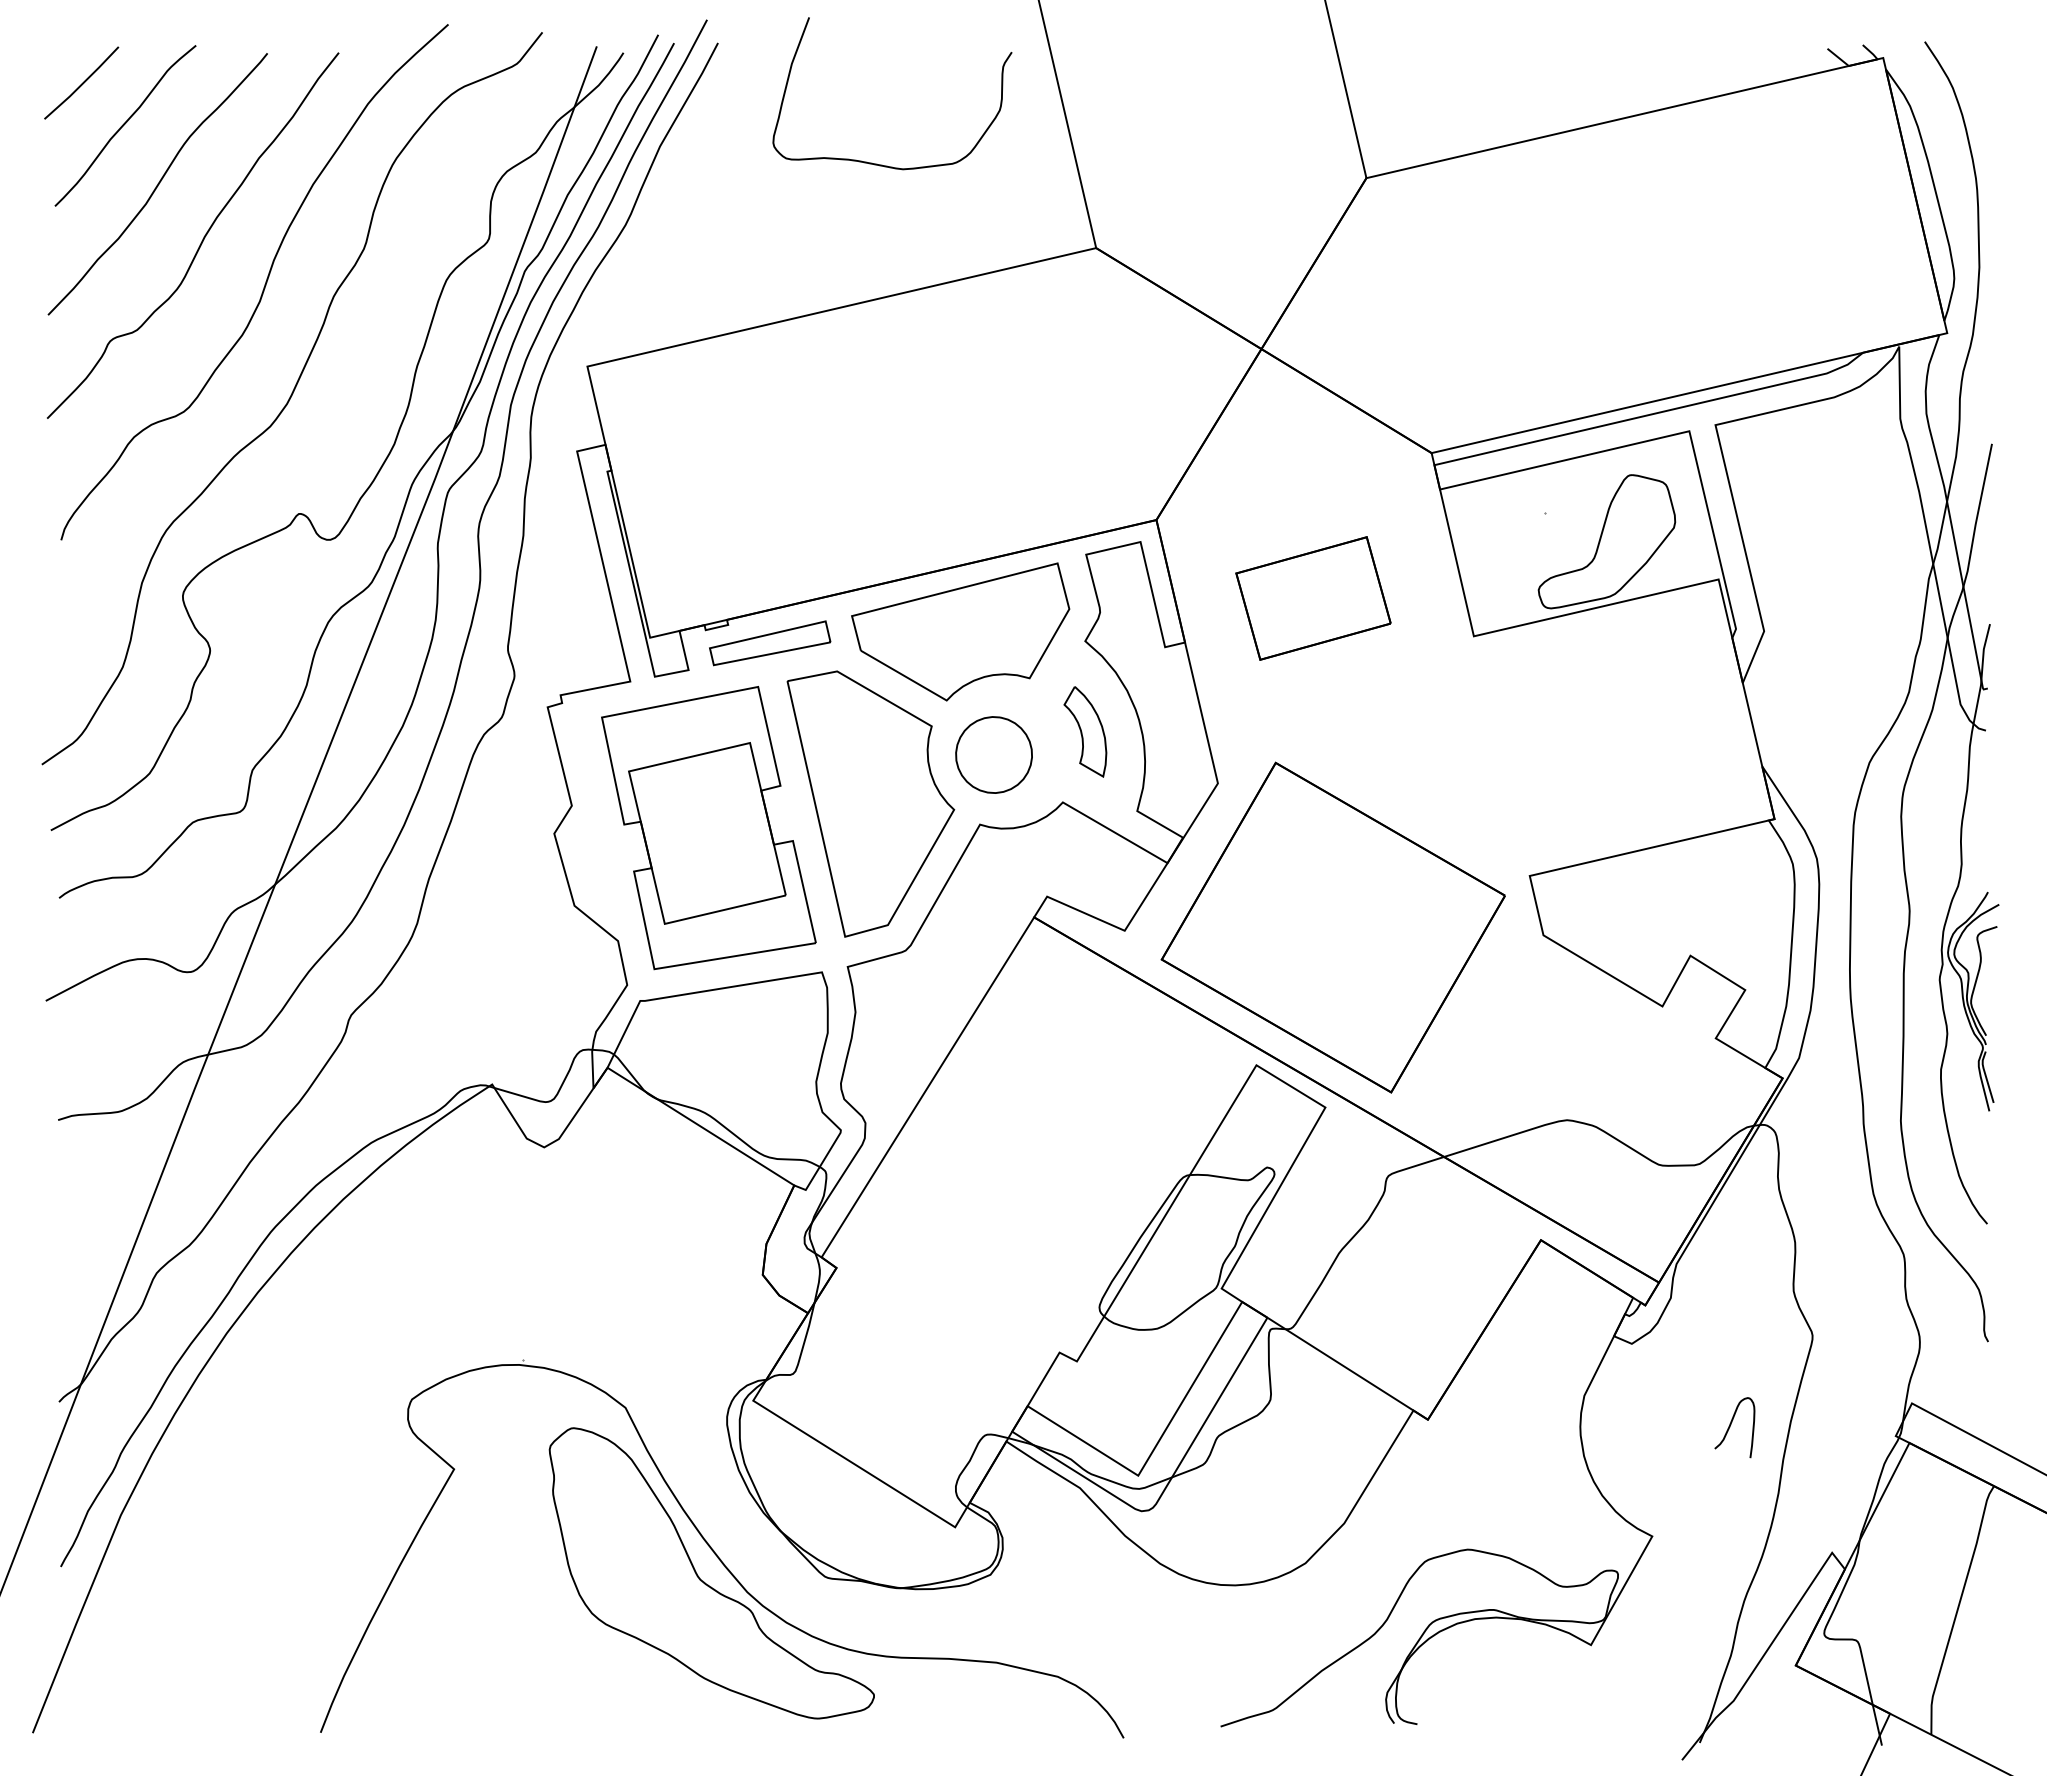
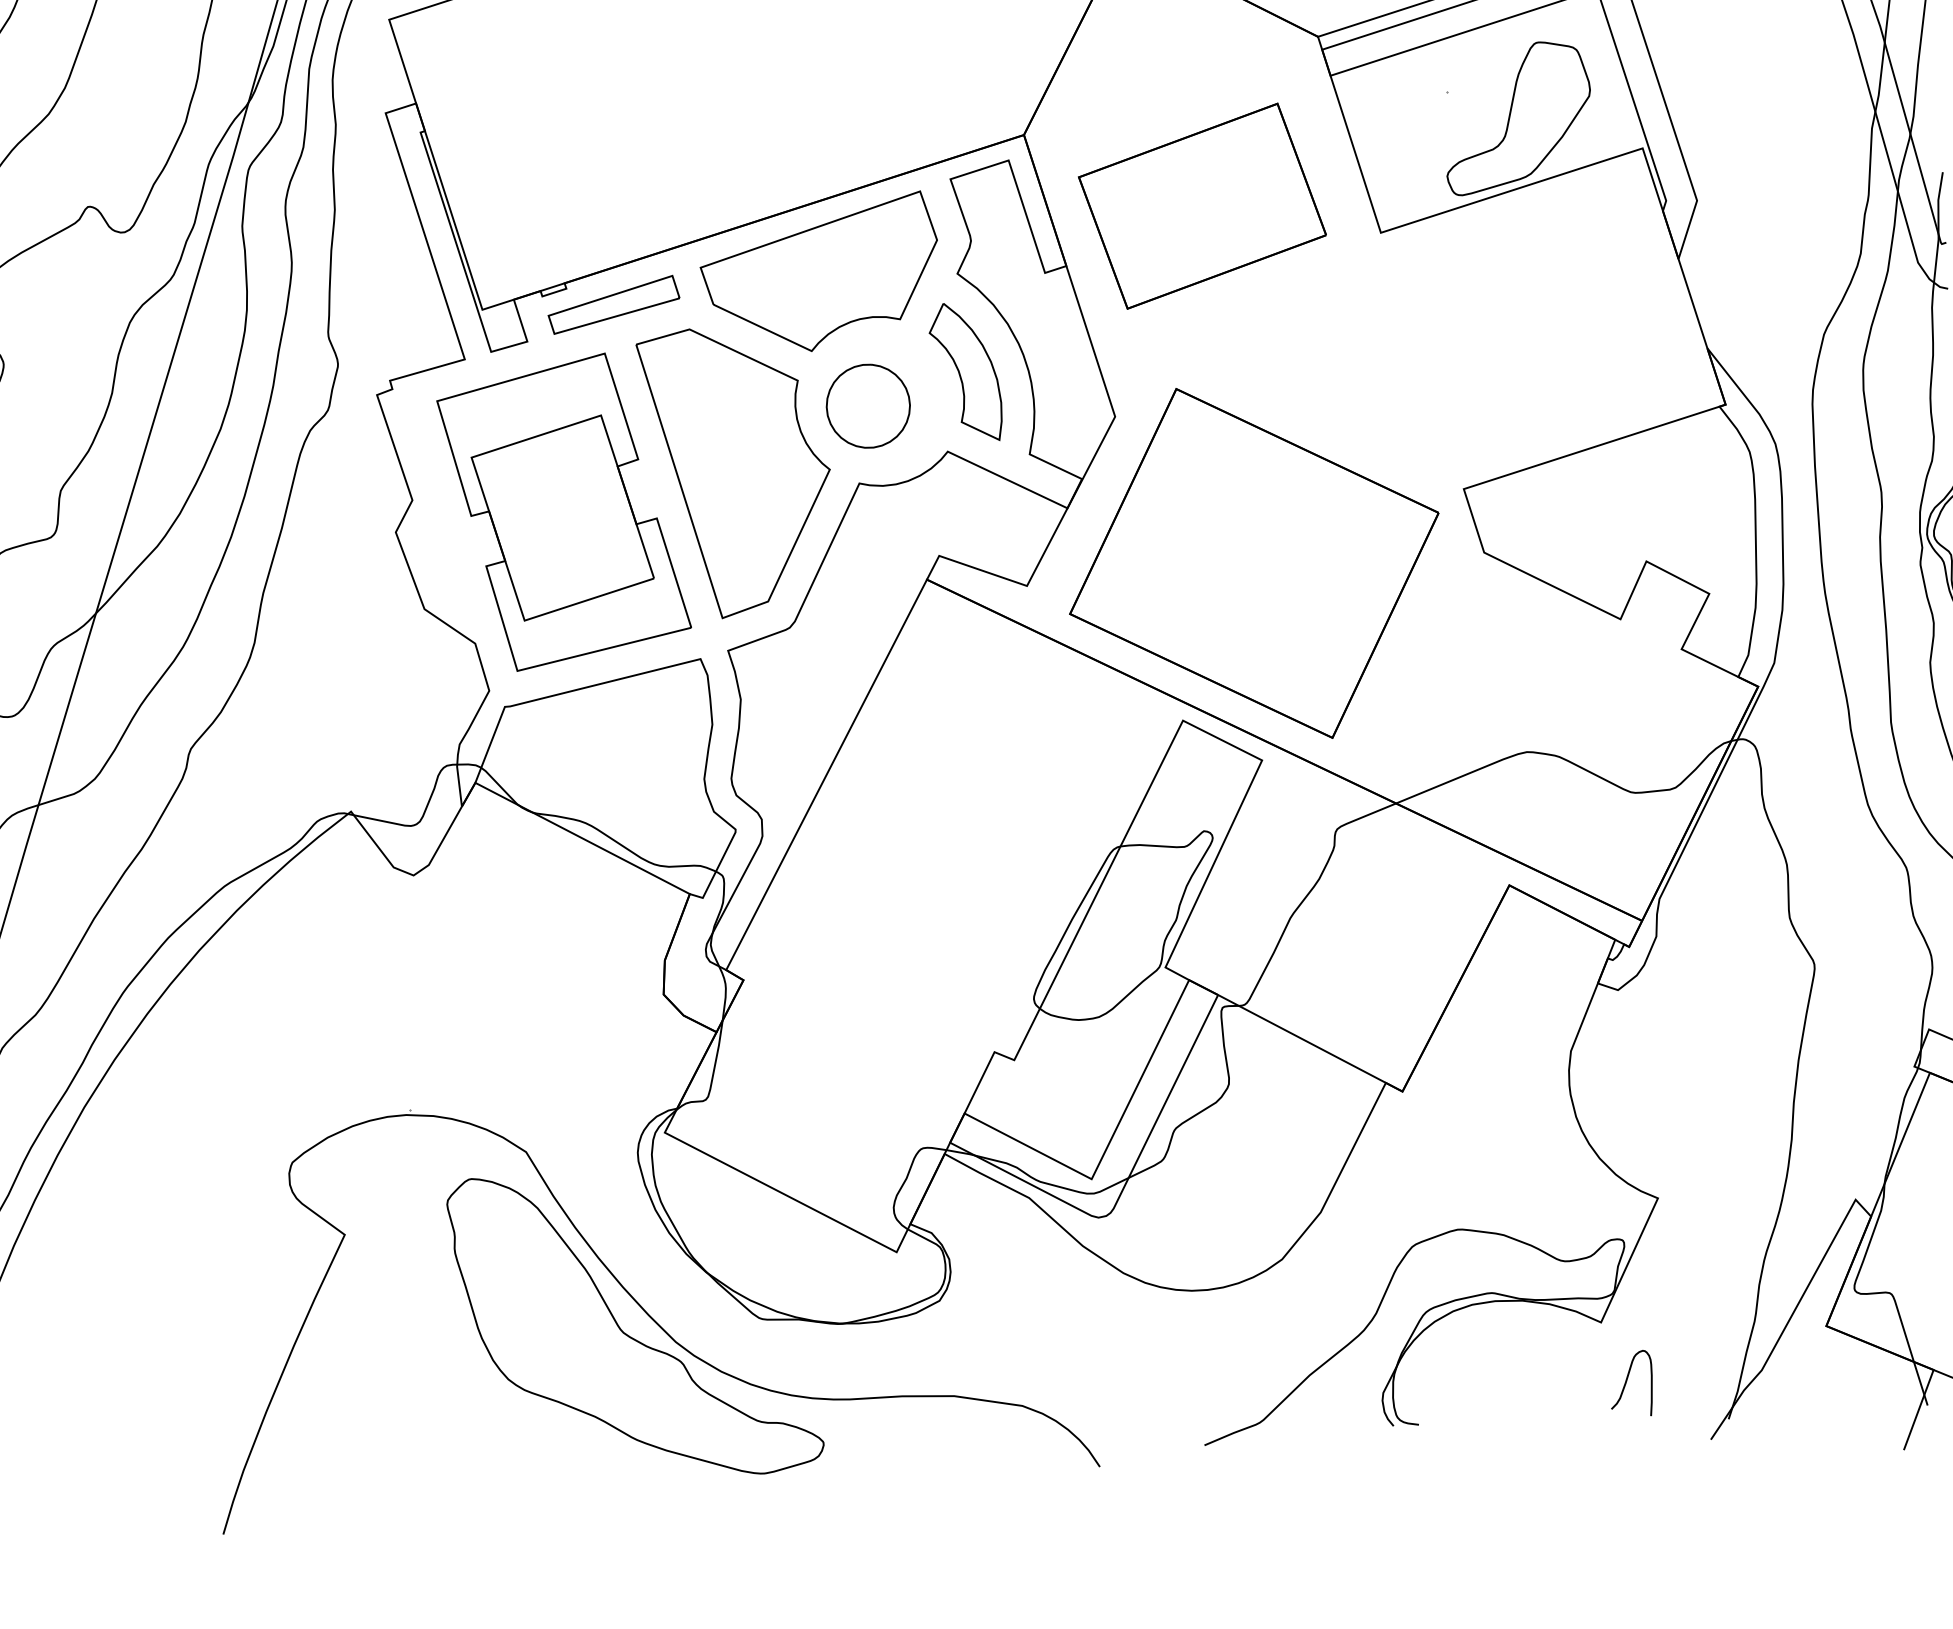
part: (1313, 598) -> (1202, 206), size x1.43
part: (1085, 731) -> (965, 372), size x1.43
curve: (1730, 1427) -> (1626, 1384), moved

